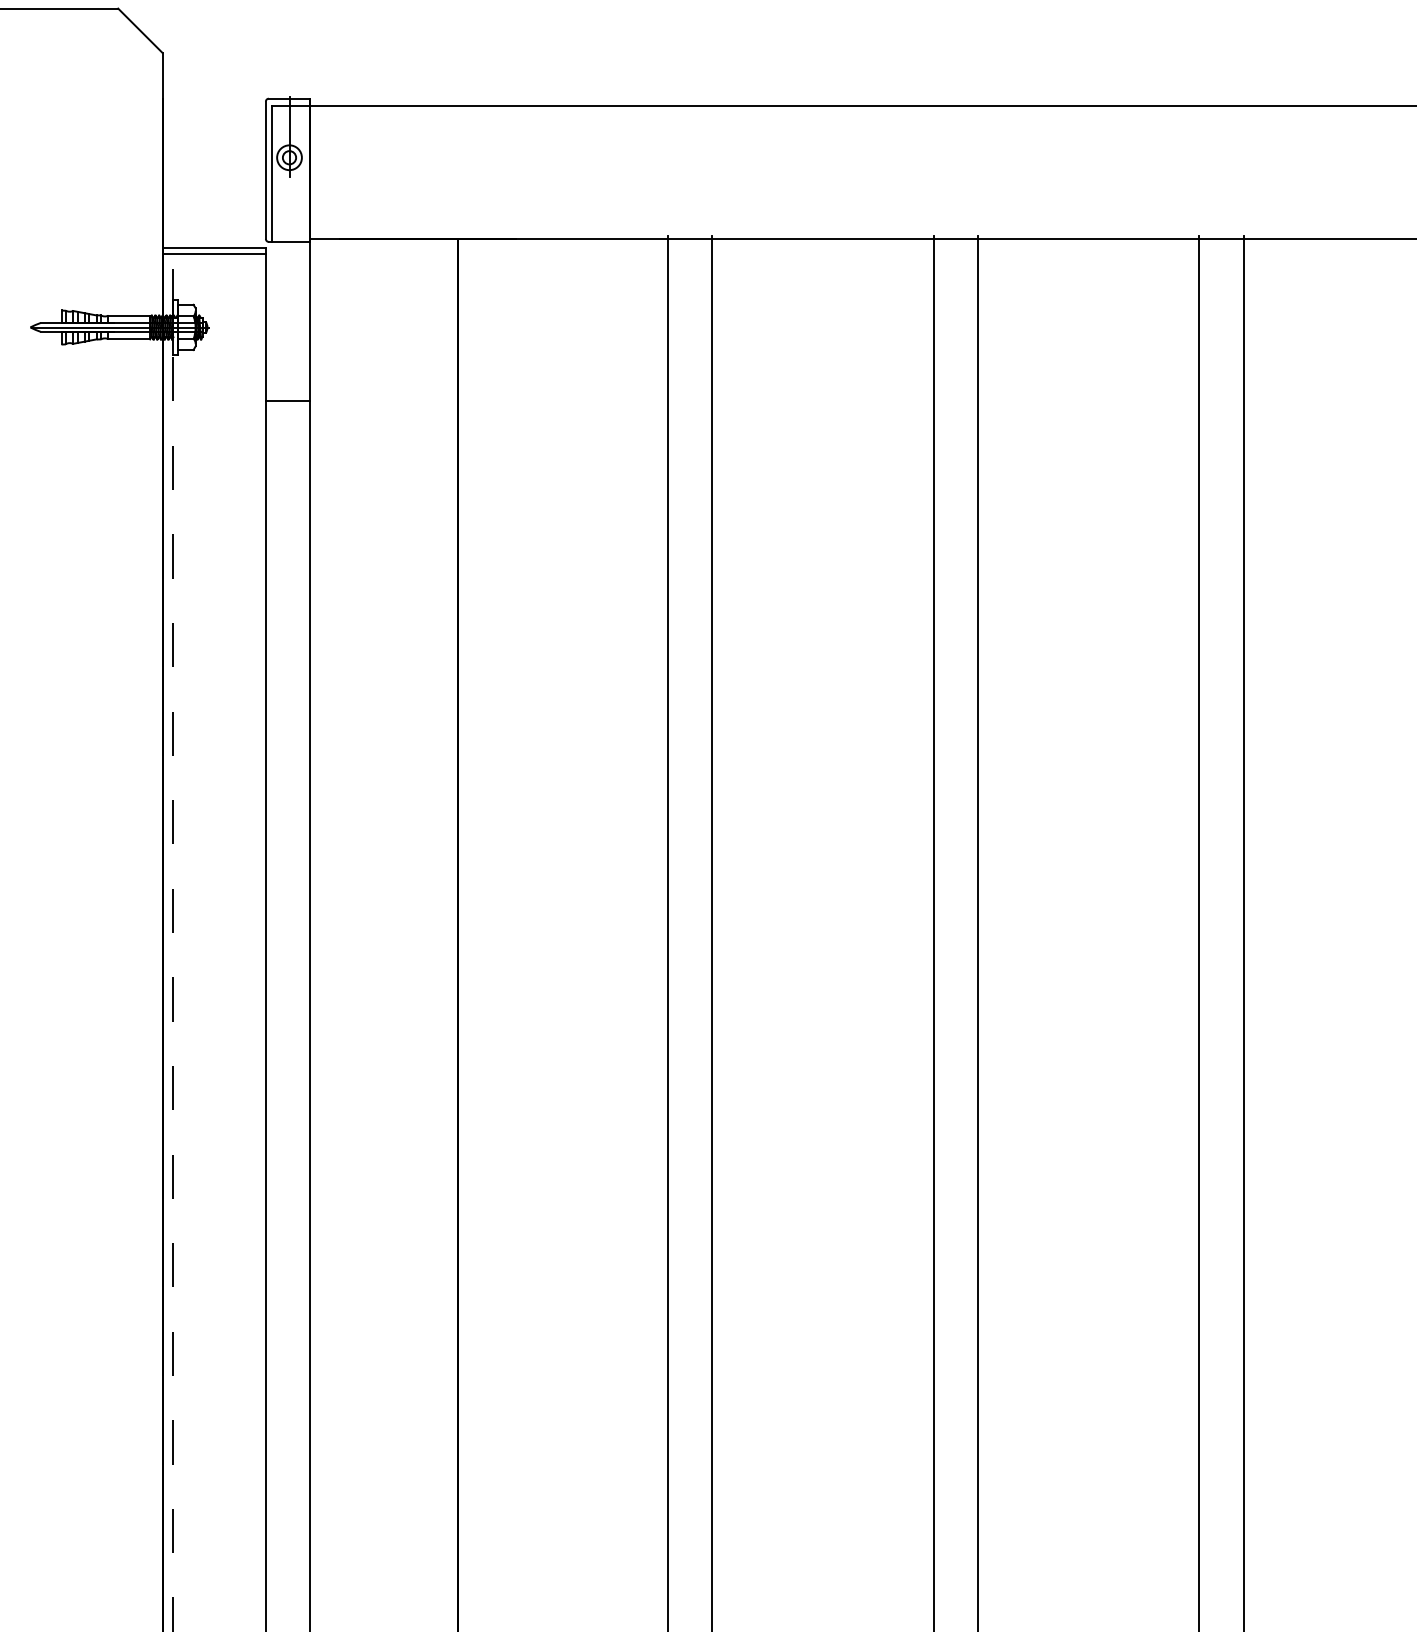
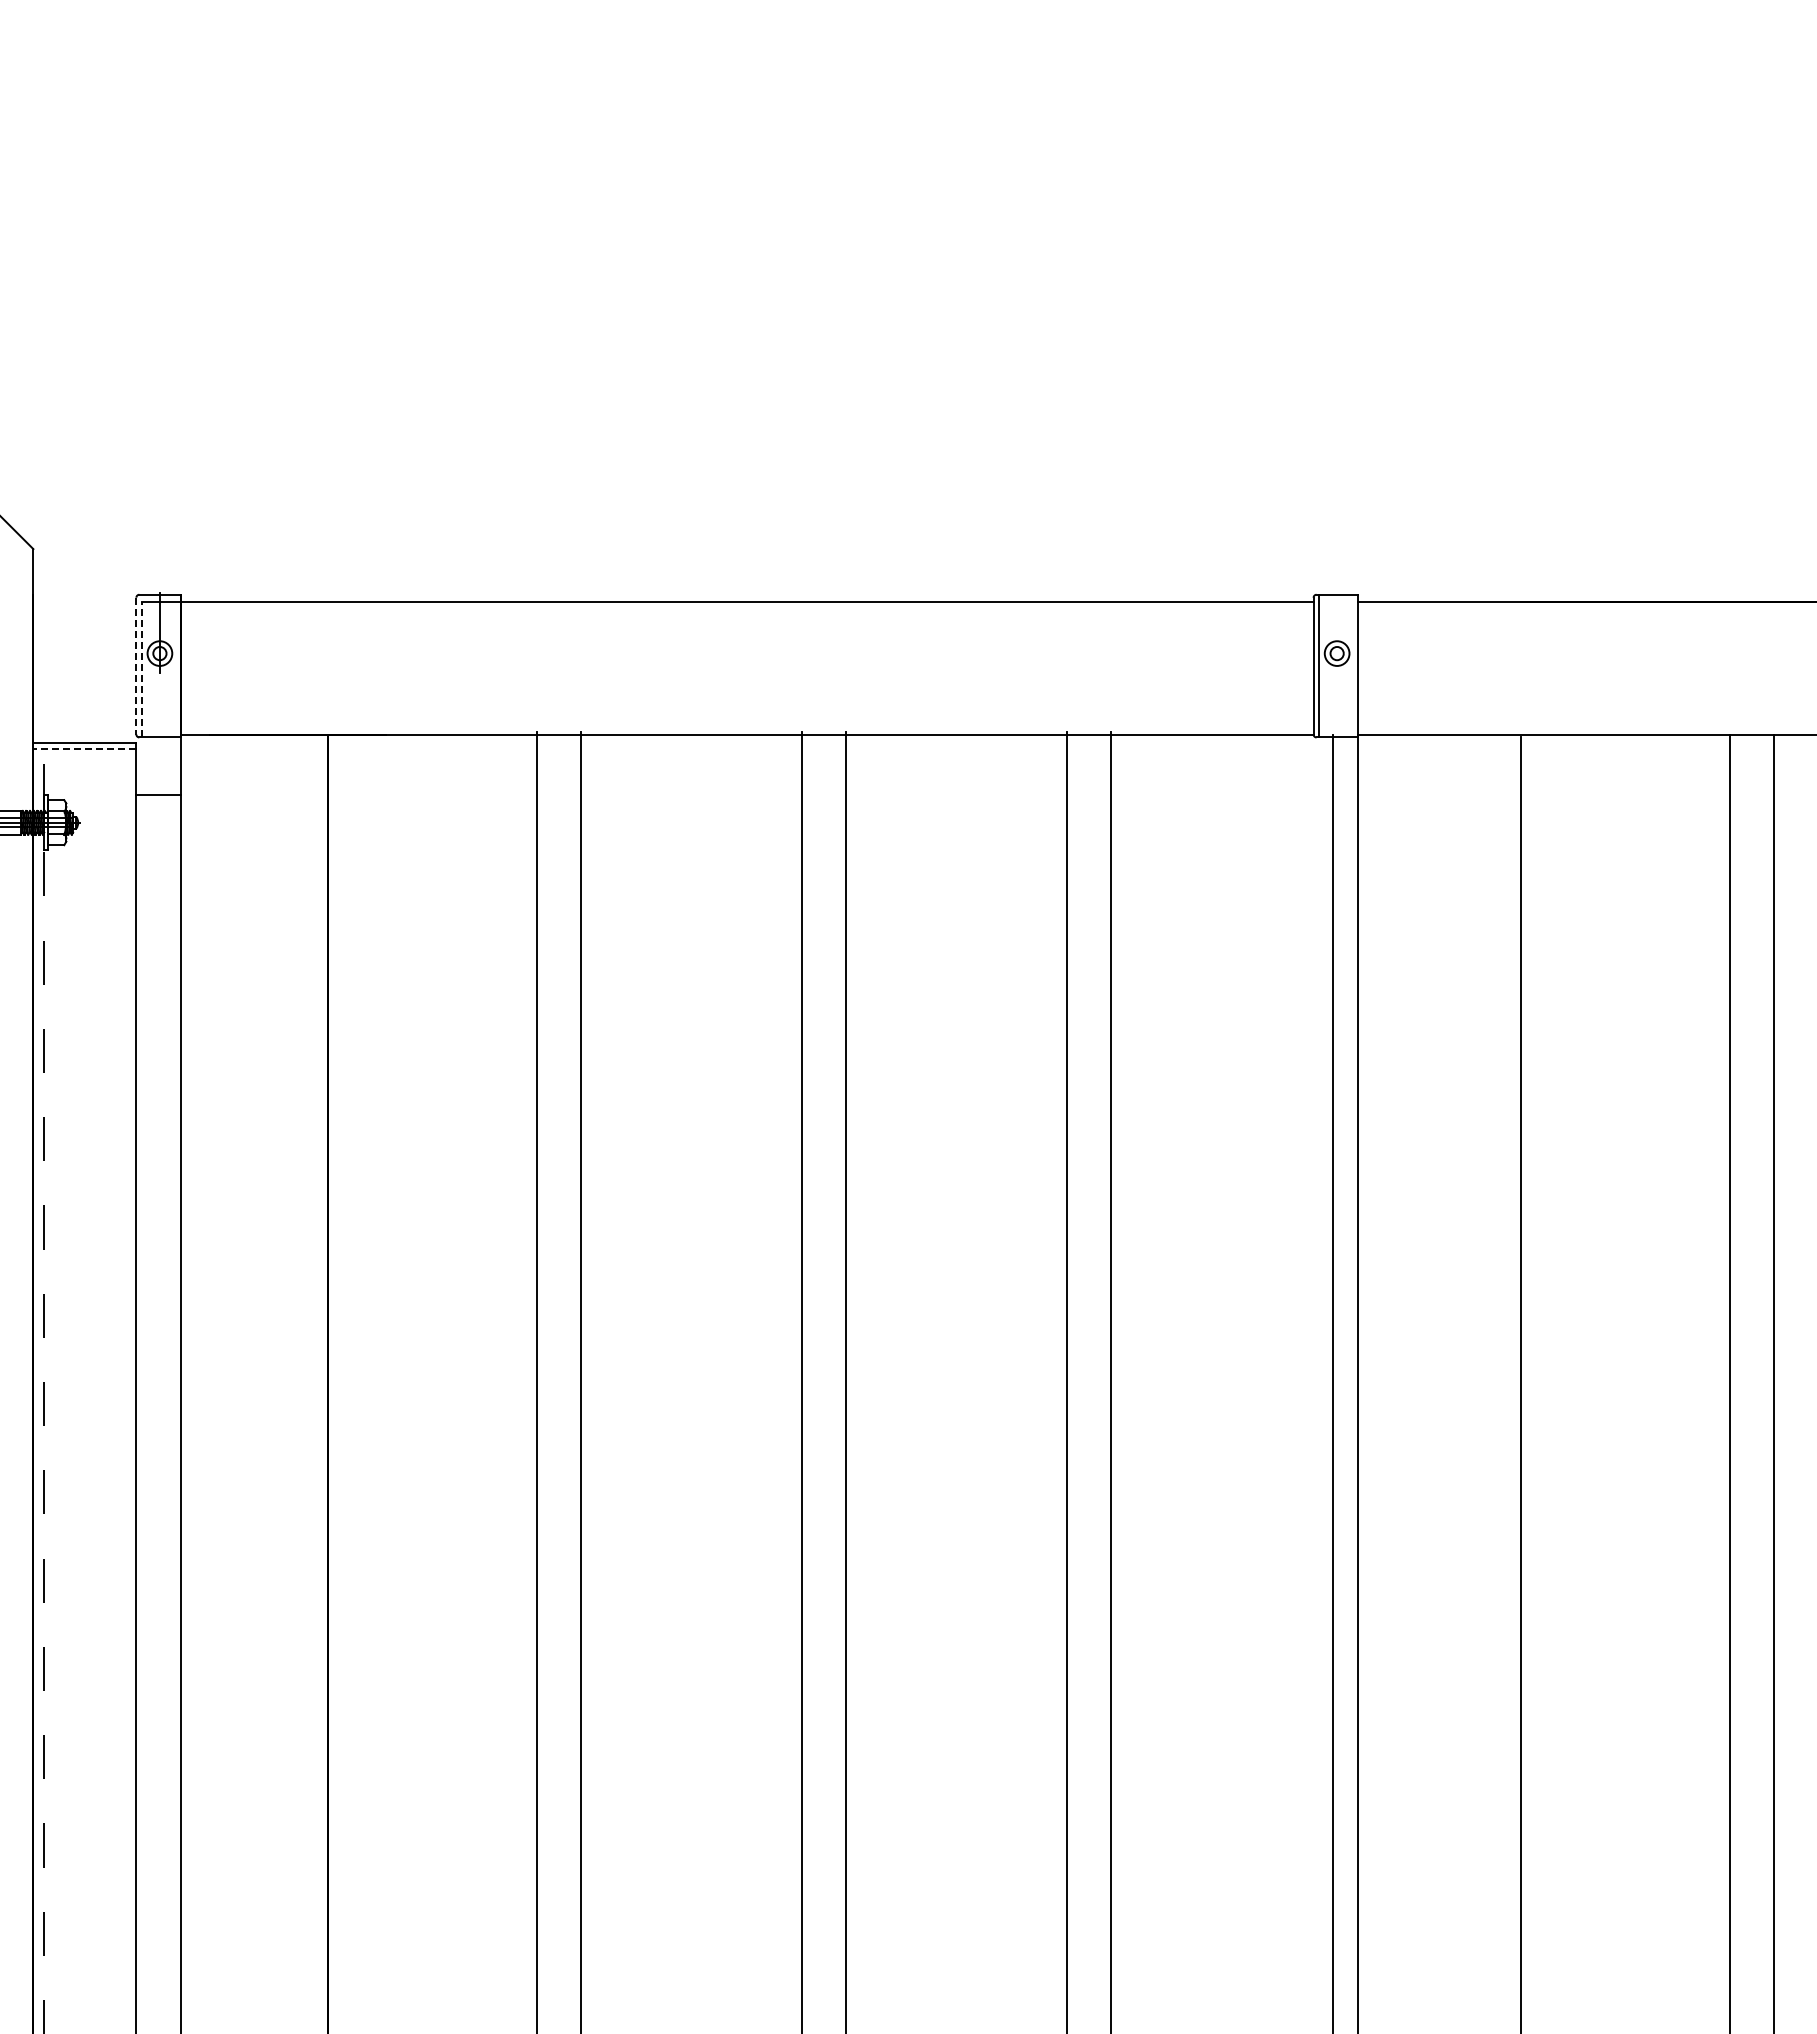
line: (266, 170) -> (136, 666), solid -> dashed
line: (272, 173) -> (142, 669), solid -> dashed
line: (213, 253) -> (84, 749), solid -> dashed
line: (288, 401) -> (158, 795), moved

